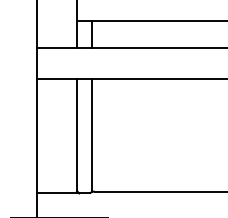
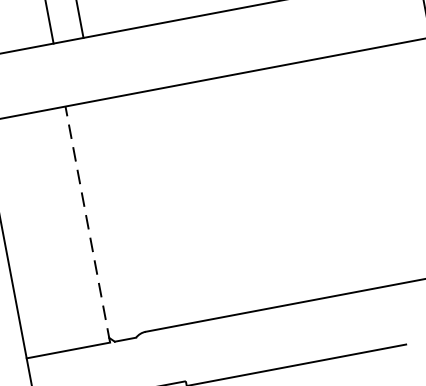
line: (91, 134) -> (116, 215), removed
line: (77, 135) -> (88, 223), solid -> dashed

